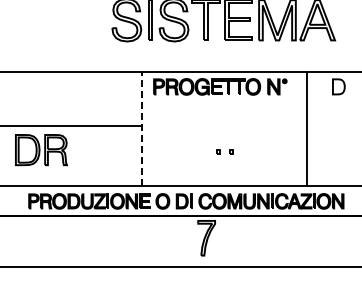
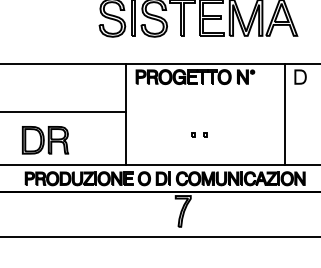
line: (142, 129) -> (126, 114), dashed -> solid
line: (307, 129) -> (285, 114), moved
part: (41, 150) -> (45, 140), moved

